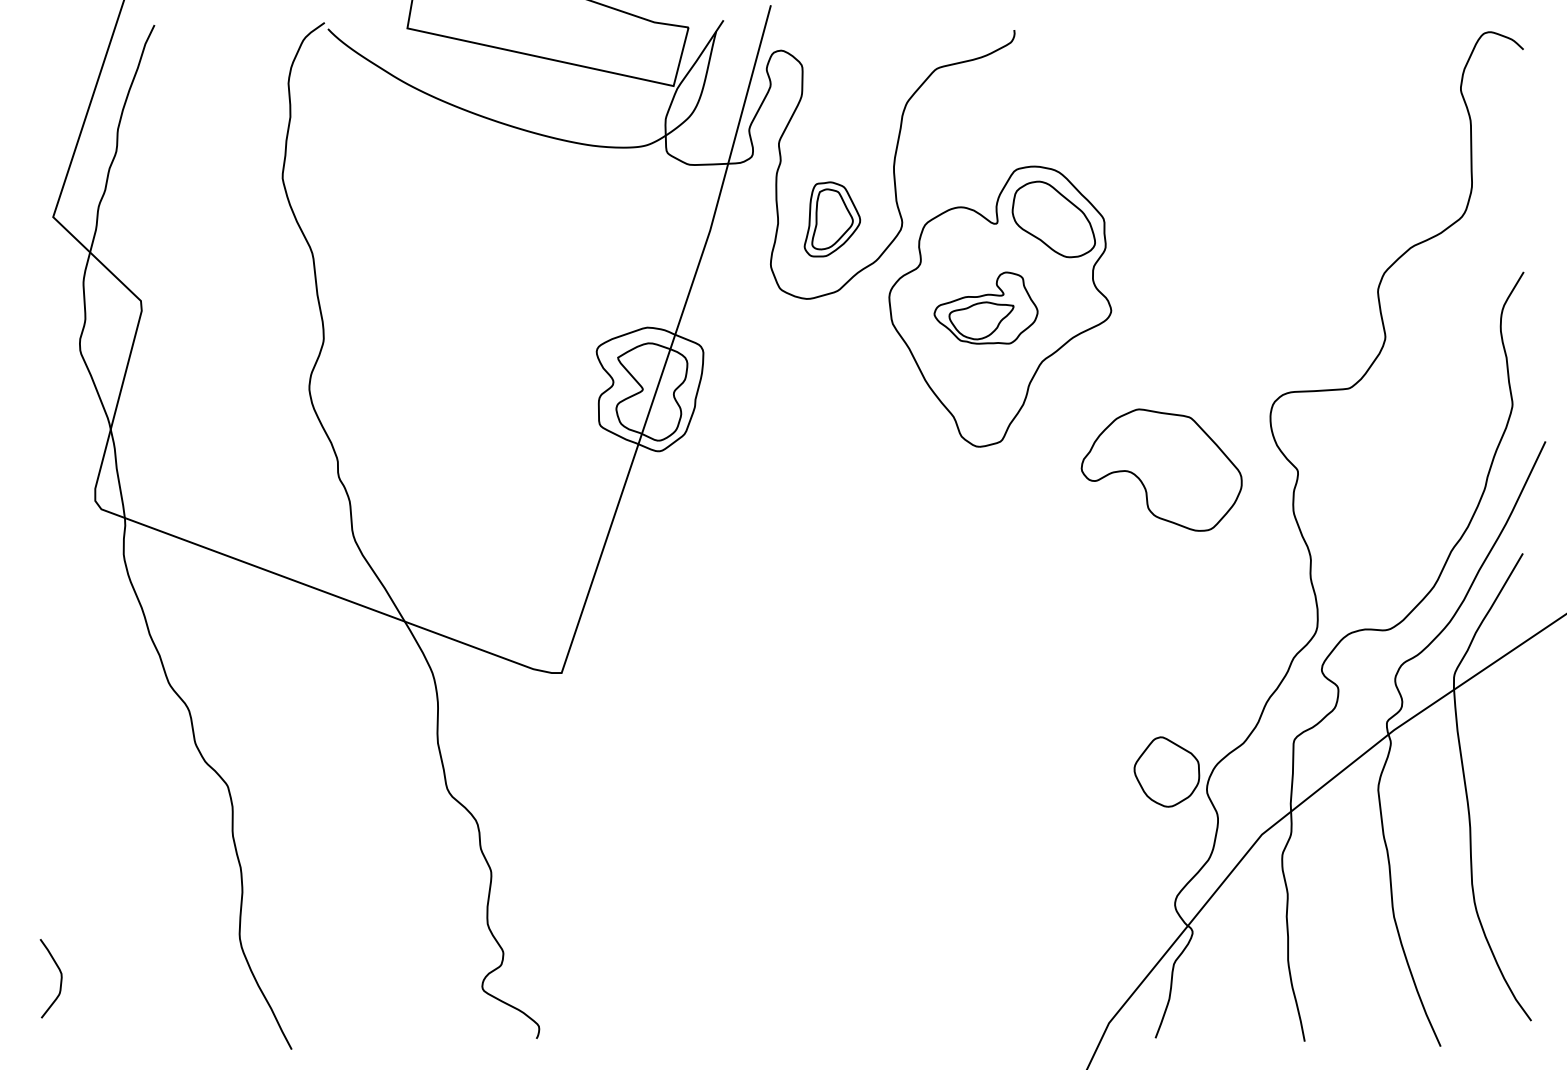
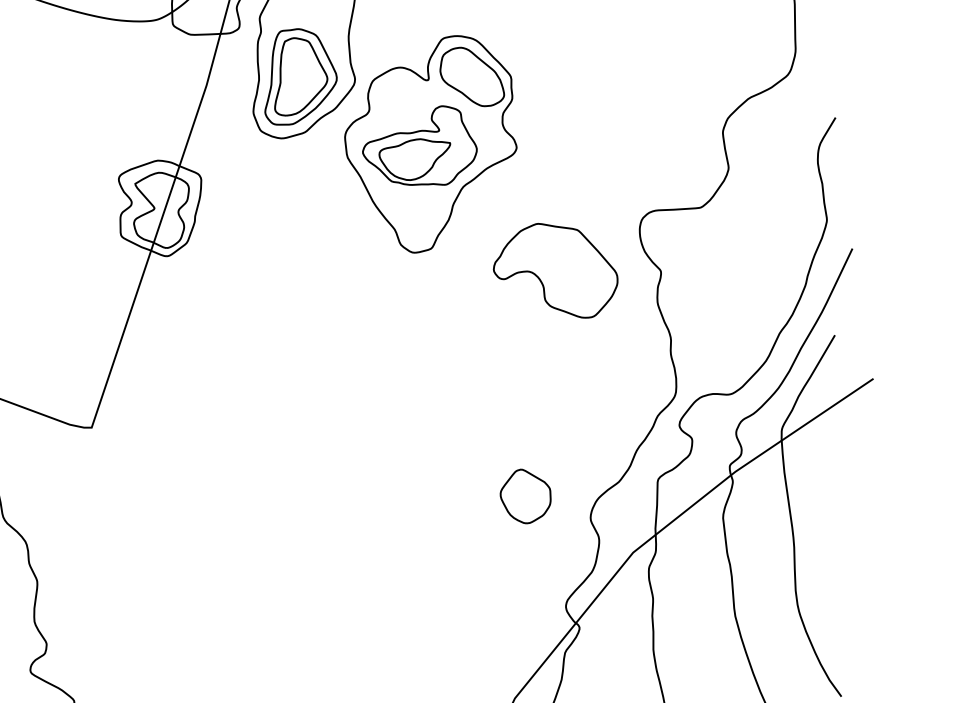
part: (832, 219) -> (301, 77), size x1.67
part: (985, 307) -> (419, 145), size x1.43
part: (1166, 771) -> (525, 496), moved

